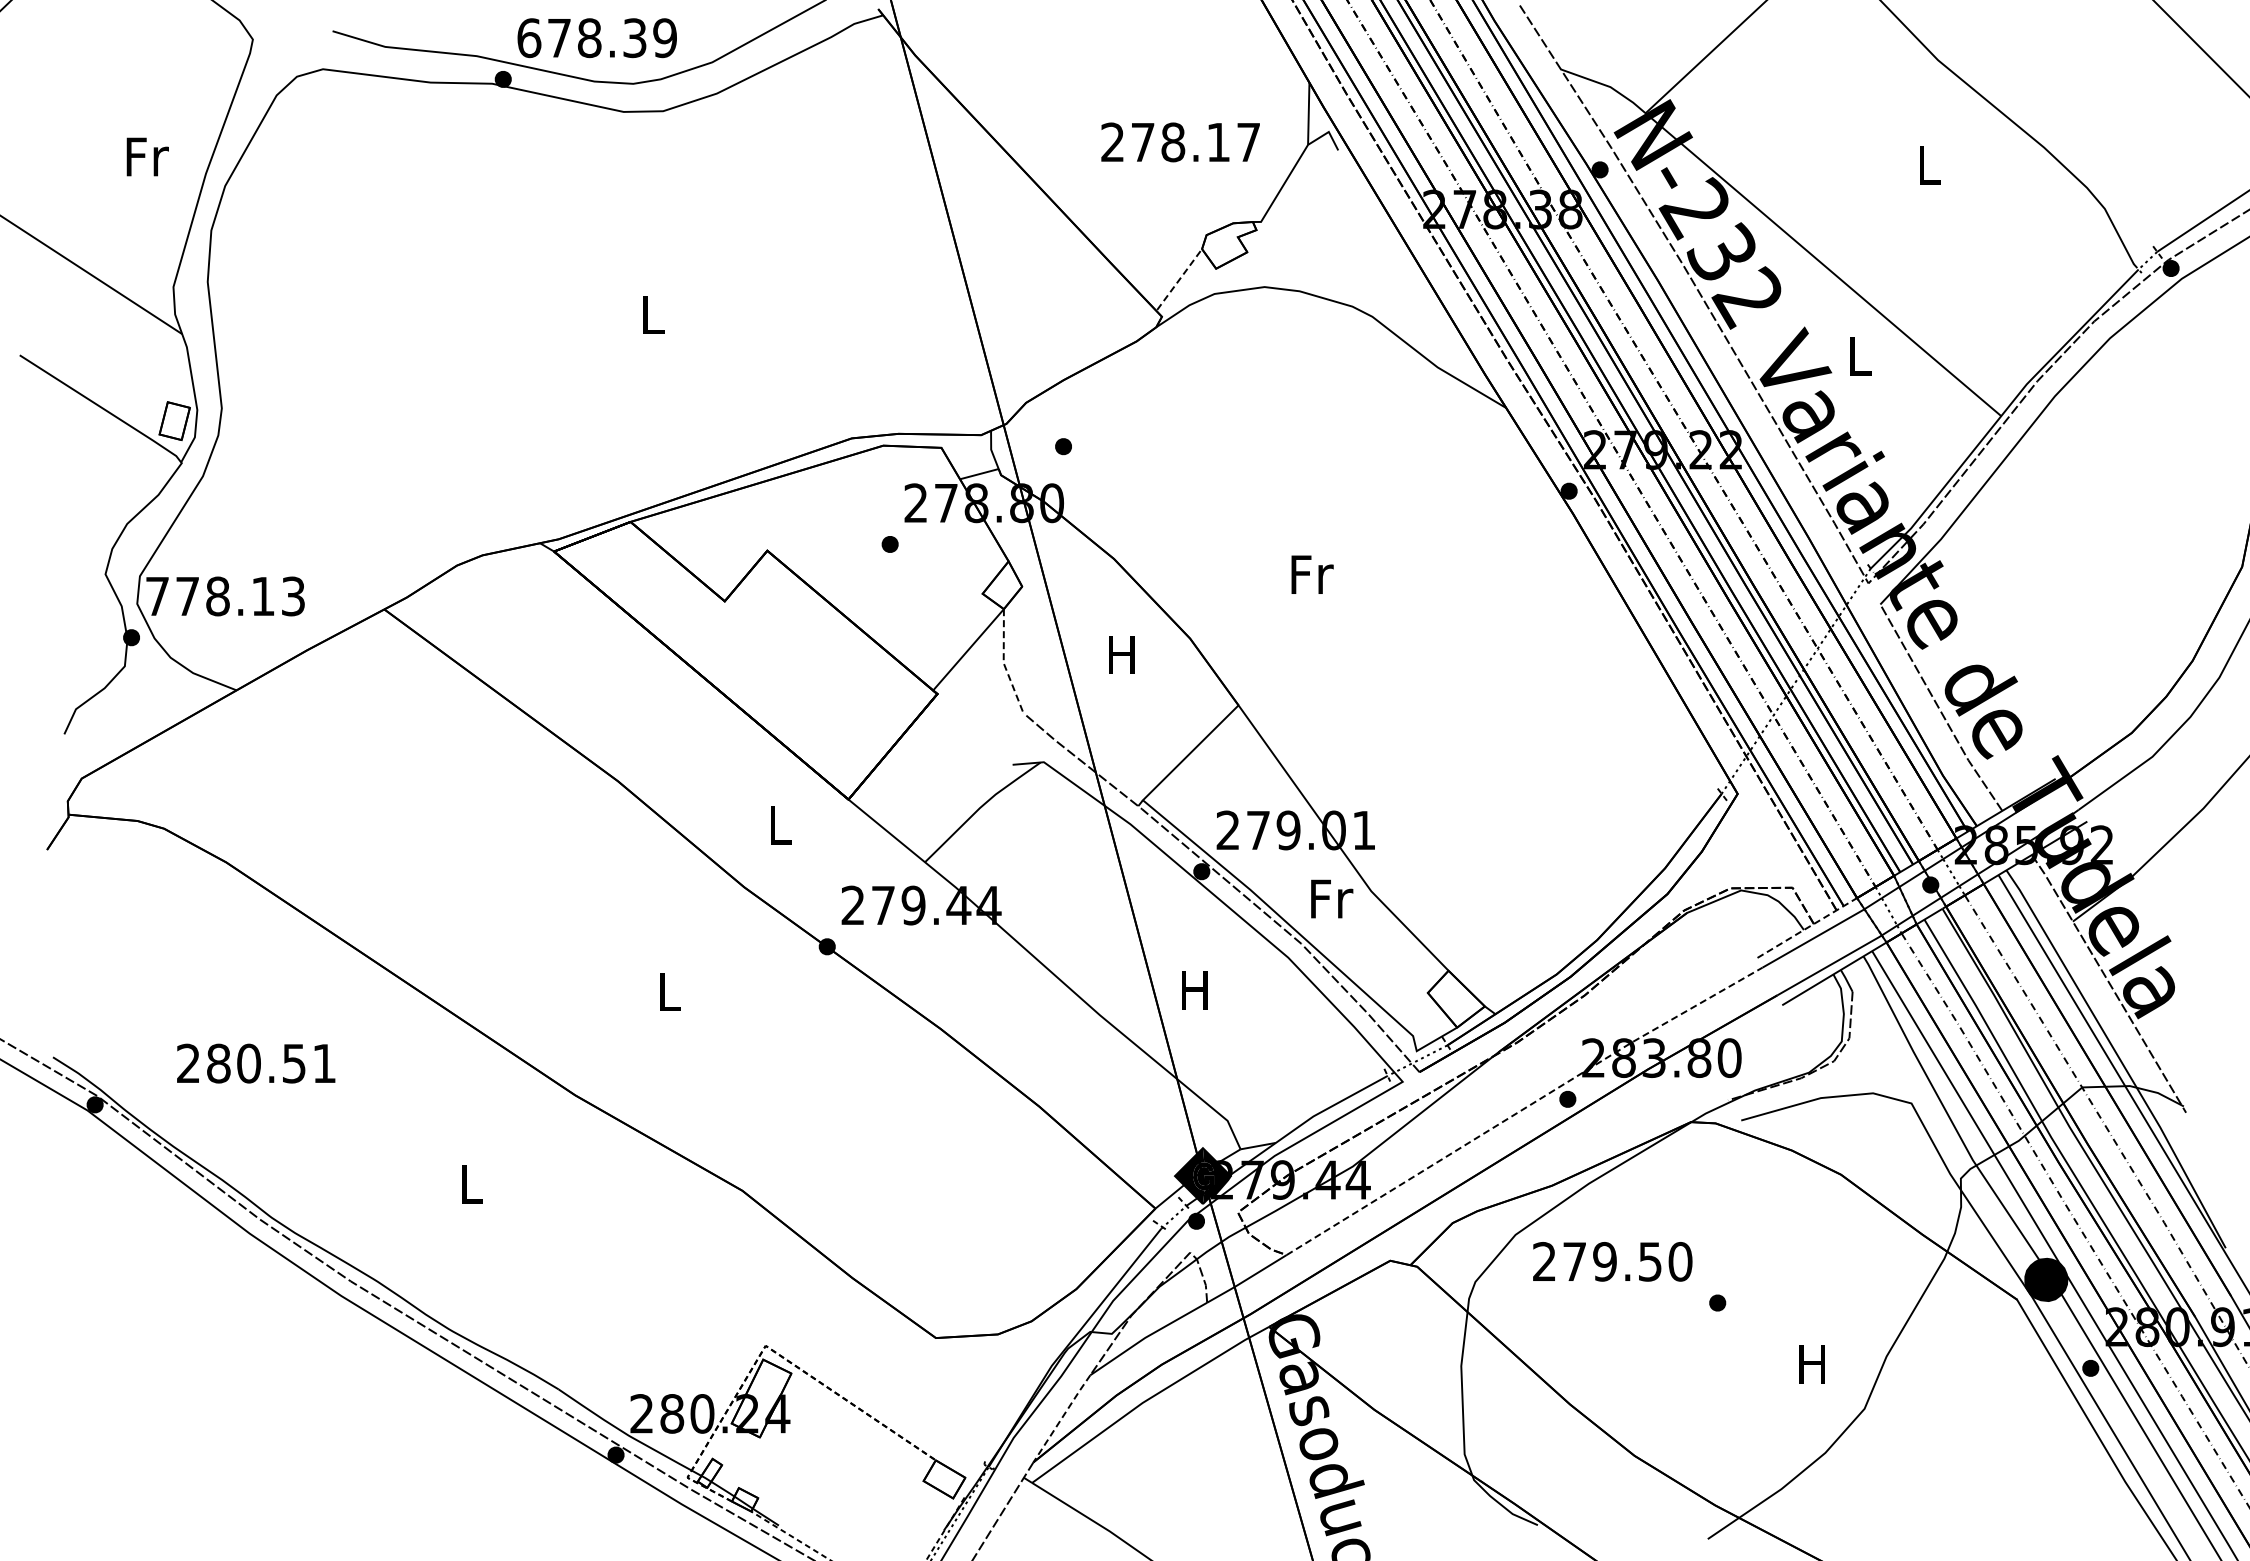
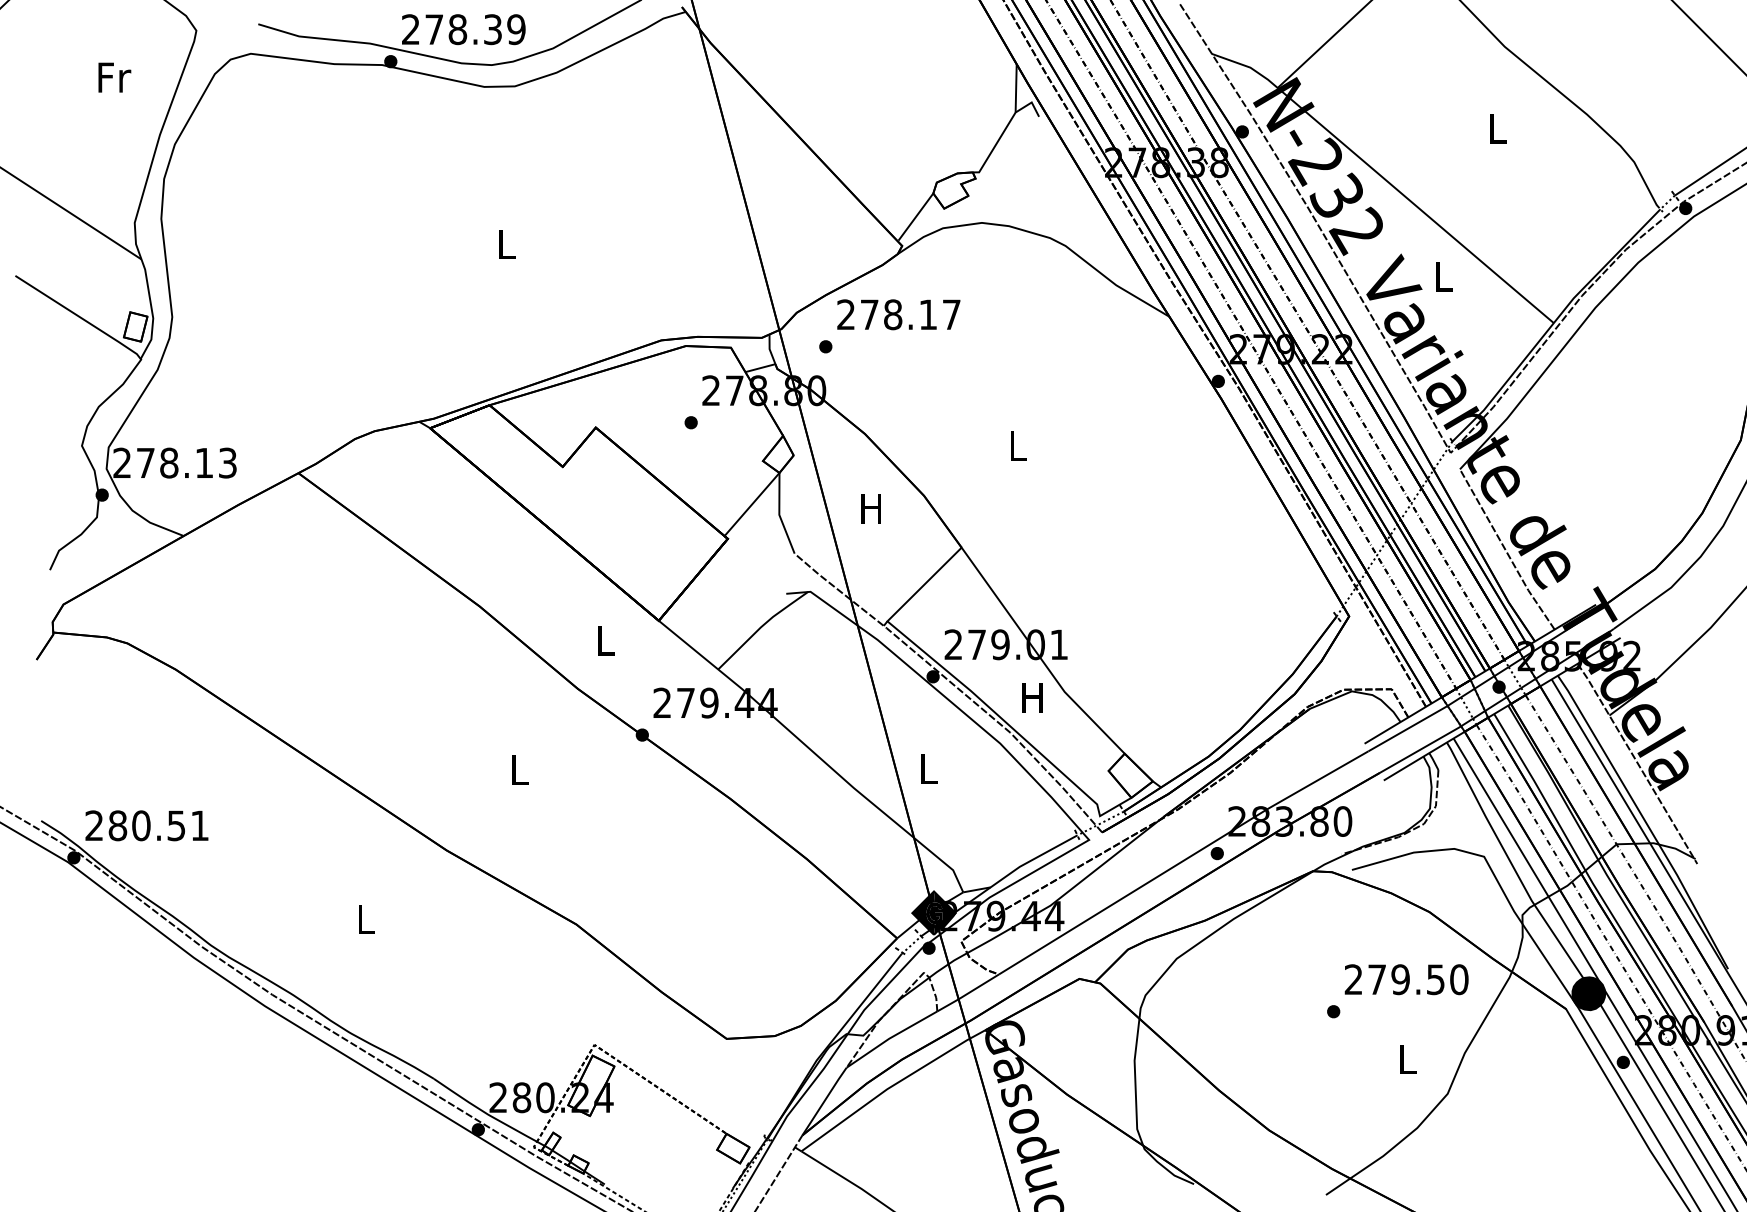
text: (529, 38) -> (411, 29), 678.39 -> 278.39
text: (1180, 142) -> (898, 314), moved
text: (147, 156) -> (114, 77), moved
line: (1179, 279) -> (915, 217), dashed -> solid
text: (1312, 574) -> (1019, 446), Fr -> L
text: (157, 595) -> (122, 462), 778.13 -> 278.13
line: (1003, 663) -> (779, 515), dashed -> solid
text: (1332, 898) -> (1034, 697), Fr -> H
line: (1808, 927) -> (1404, 720), dashed -> solid
text: (1194, 990) -> (927, 769), H -> L
text: (256, 1063) -> (147, 825), moved
line: (1523, 1108) -> (1182, 860), dashed -> solid
text: (1612, 1261) -> (1406, 979), moved
text: (1811, 1364) -> (1406, 1059), H -> L
line: (1062, 1417) -> (824, 1100), dashed -> solid

